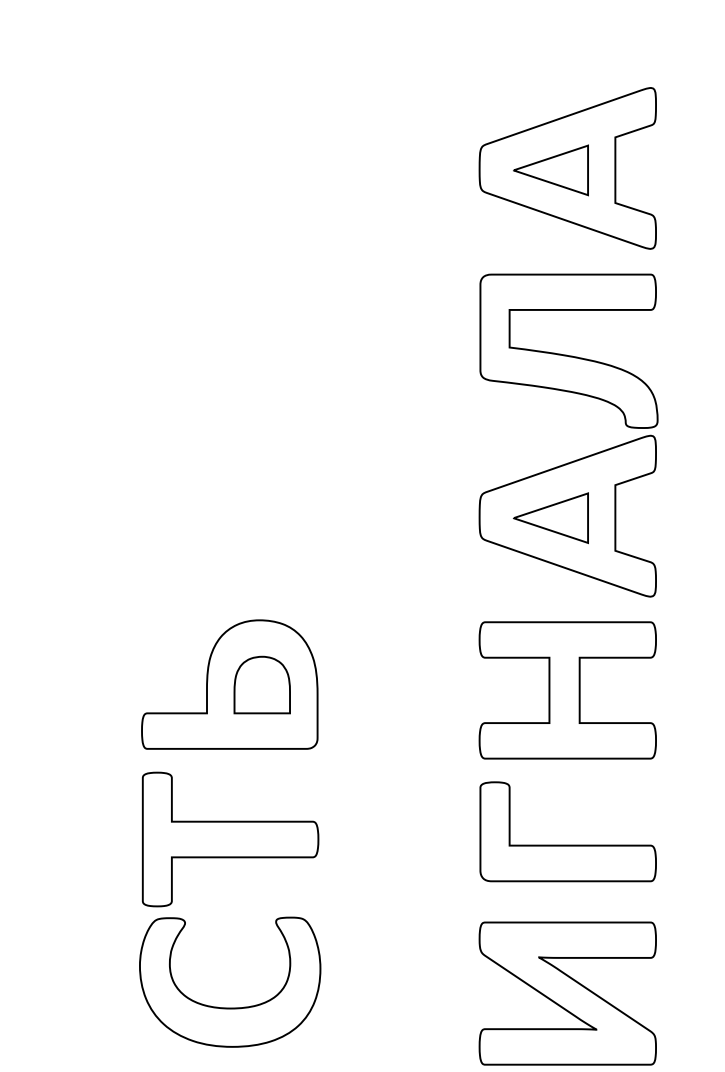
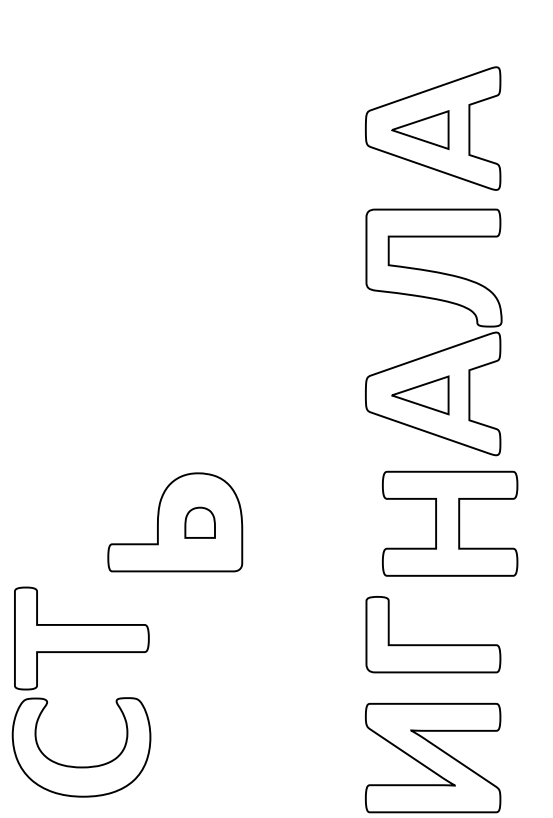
part: (262, 684) -> (200, 522), size x0.7
part: (568, 690) -> (450, 523), moved
part: (185, 920) -> (47, 700), moved

